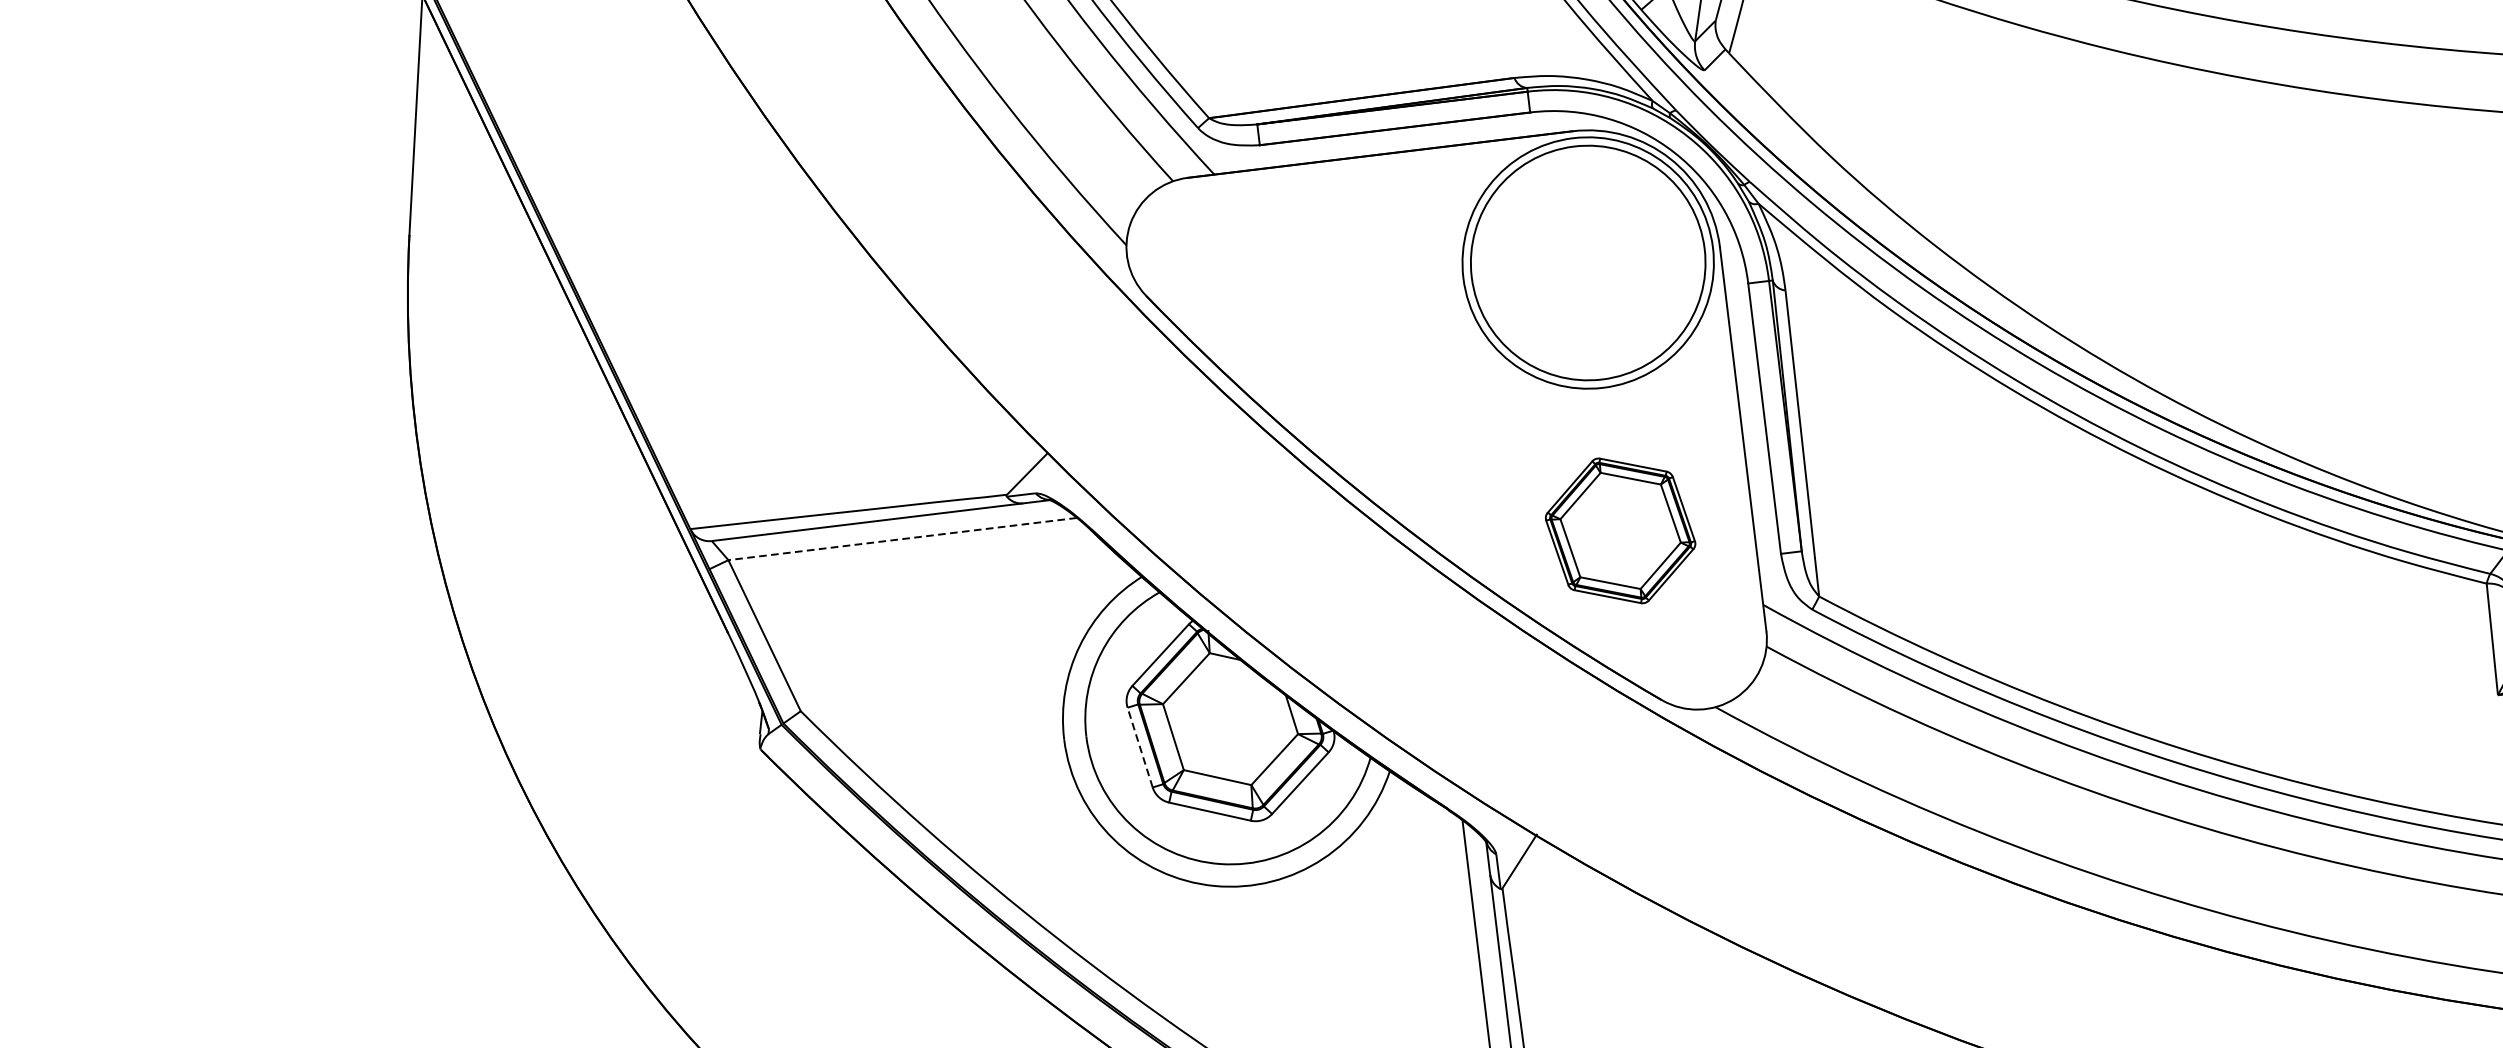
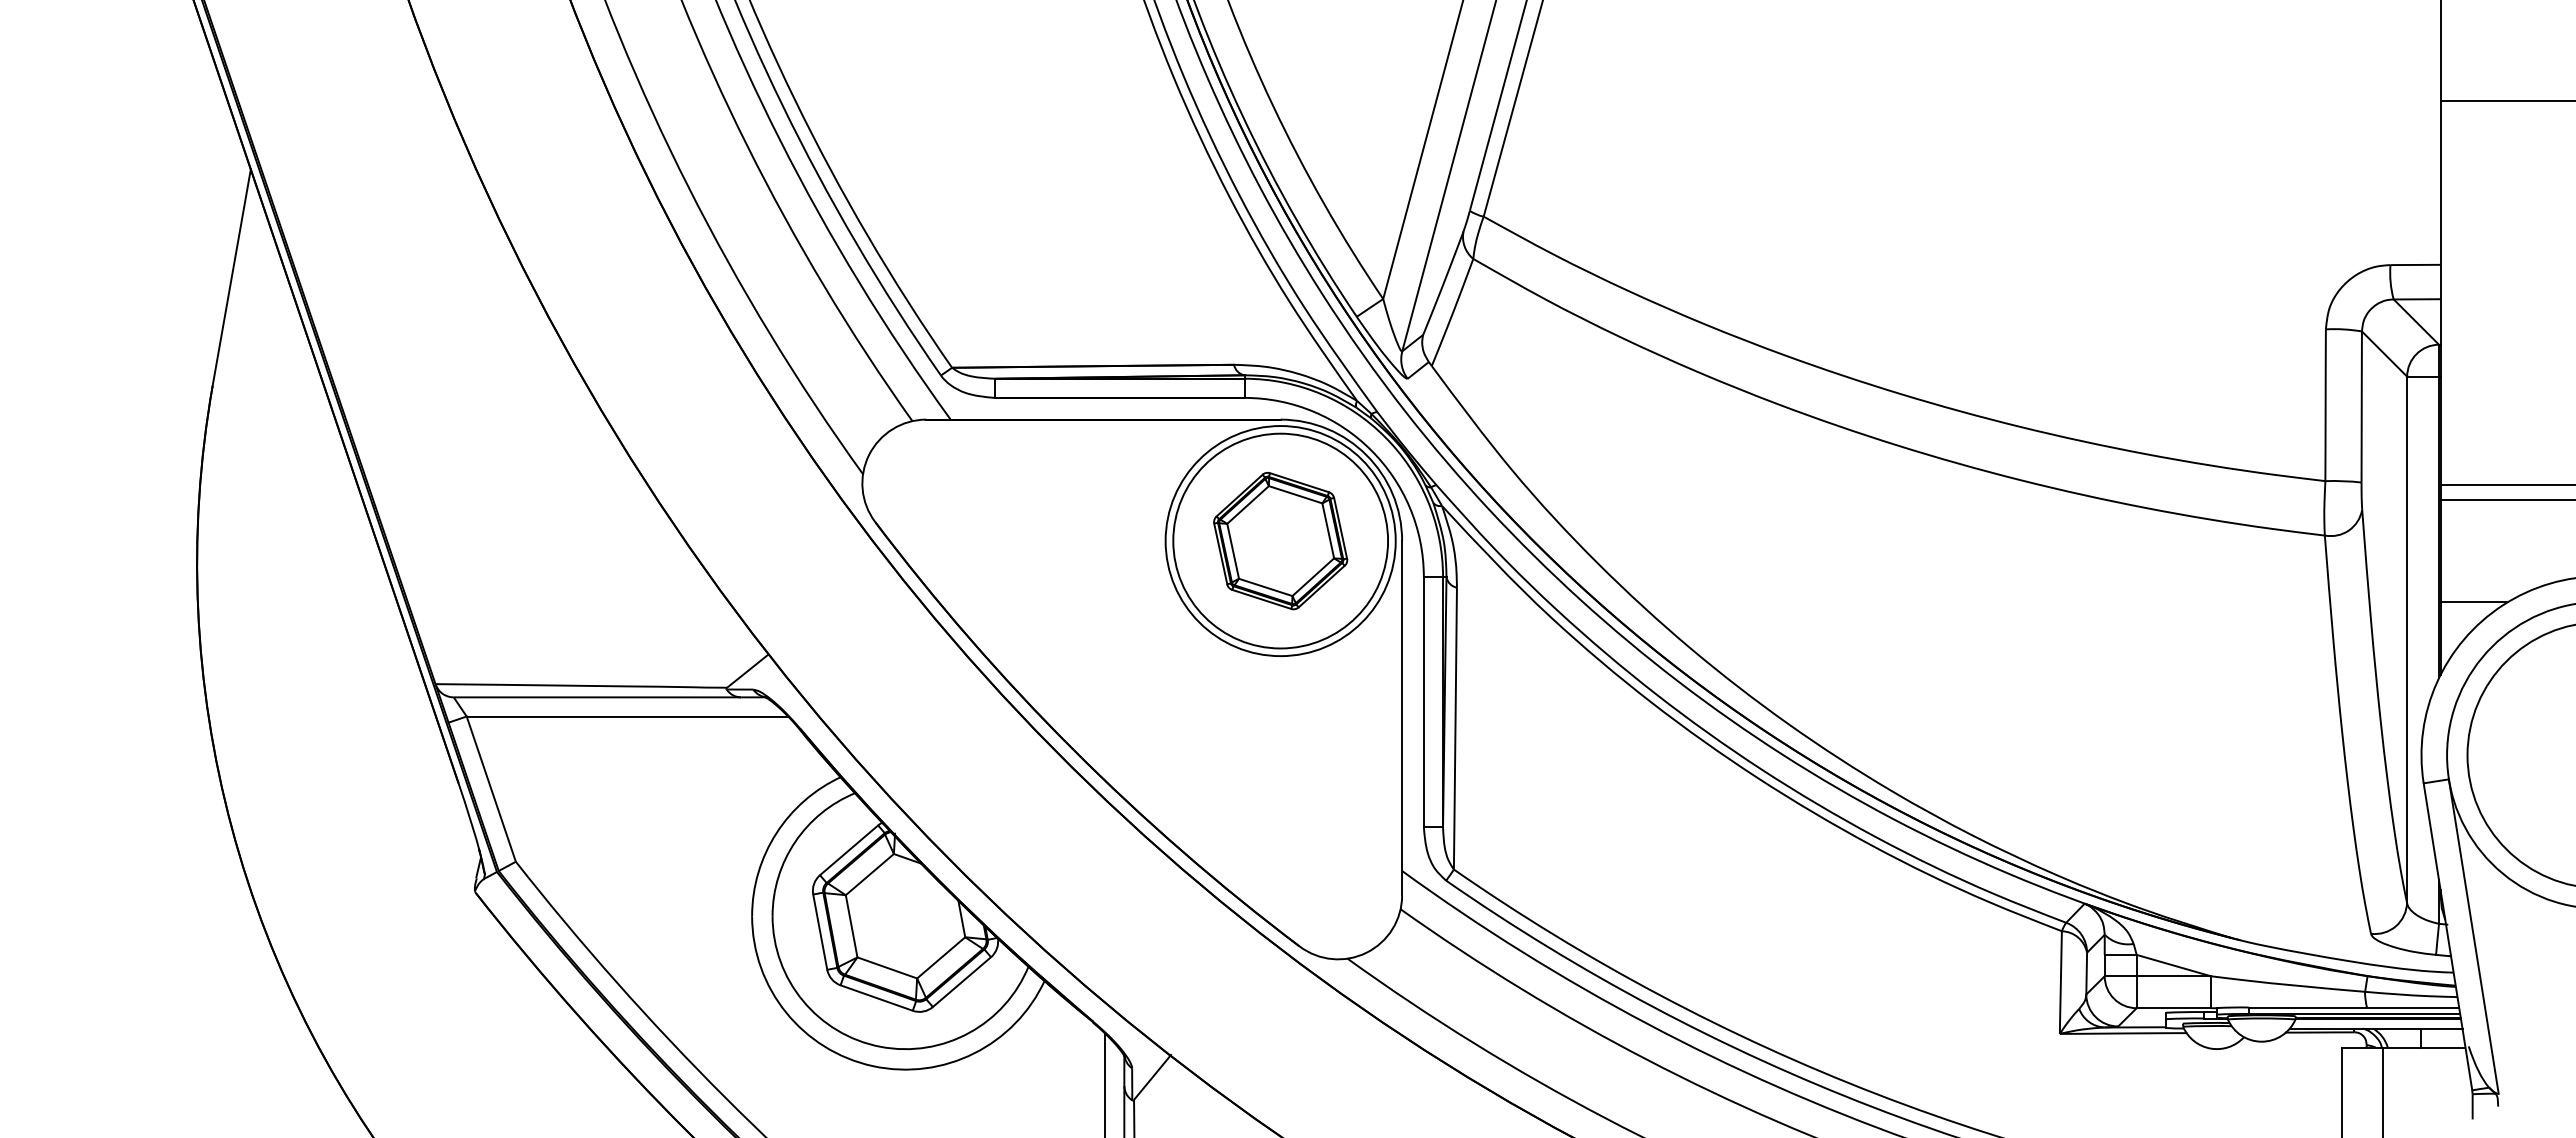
part: (1620, 531) -> (1280, 541), moved
line: (902, 539) -> (627, 716), dashed -> solid
line: (1140, 746) -> (820, 931), dashed -> solid

